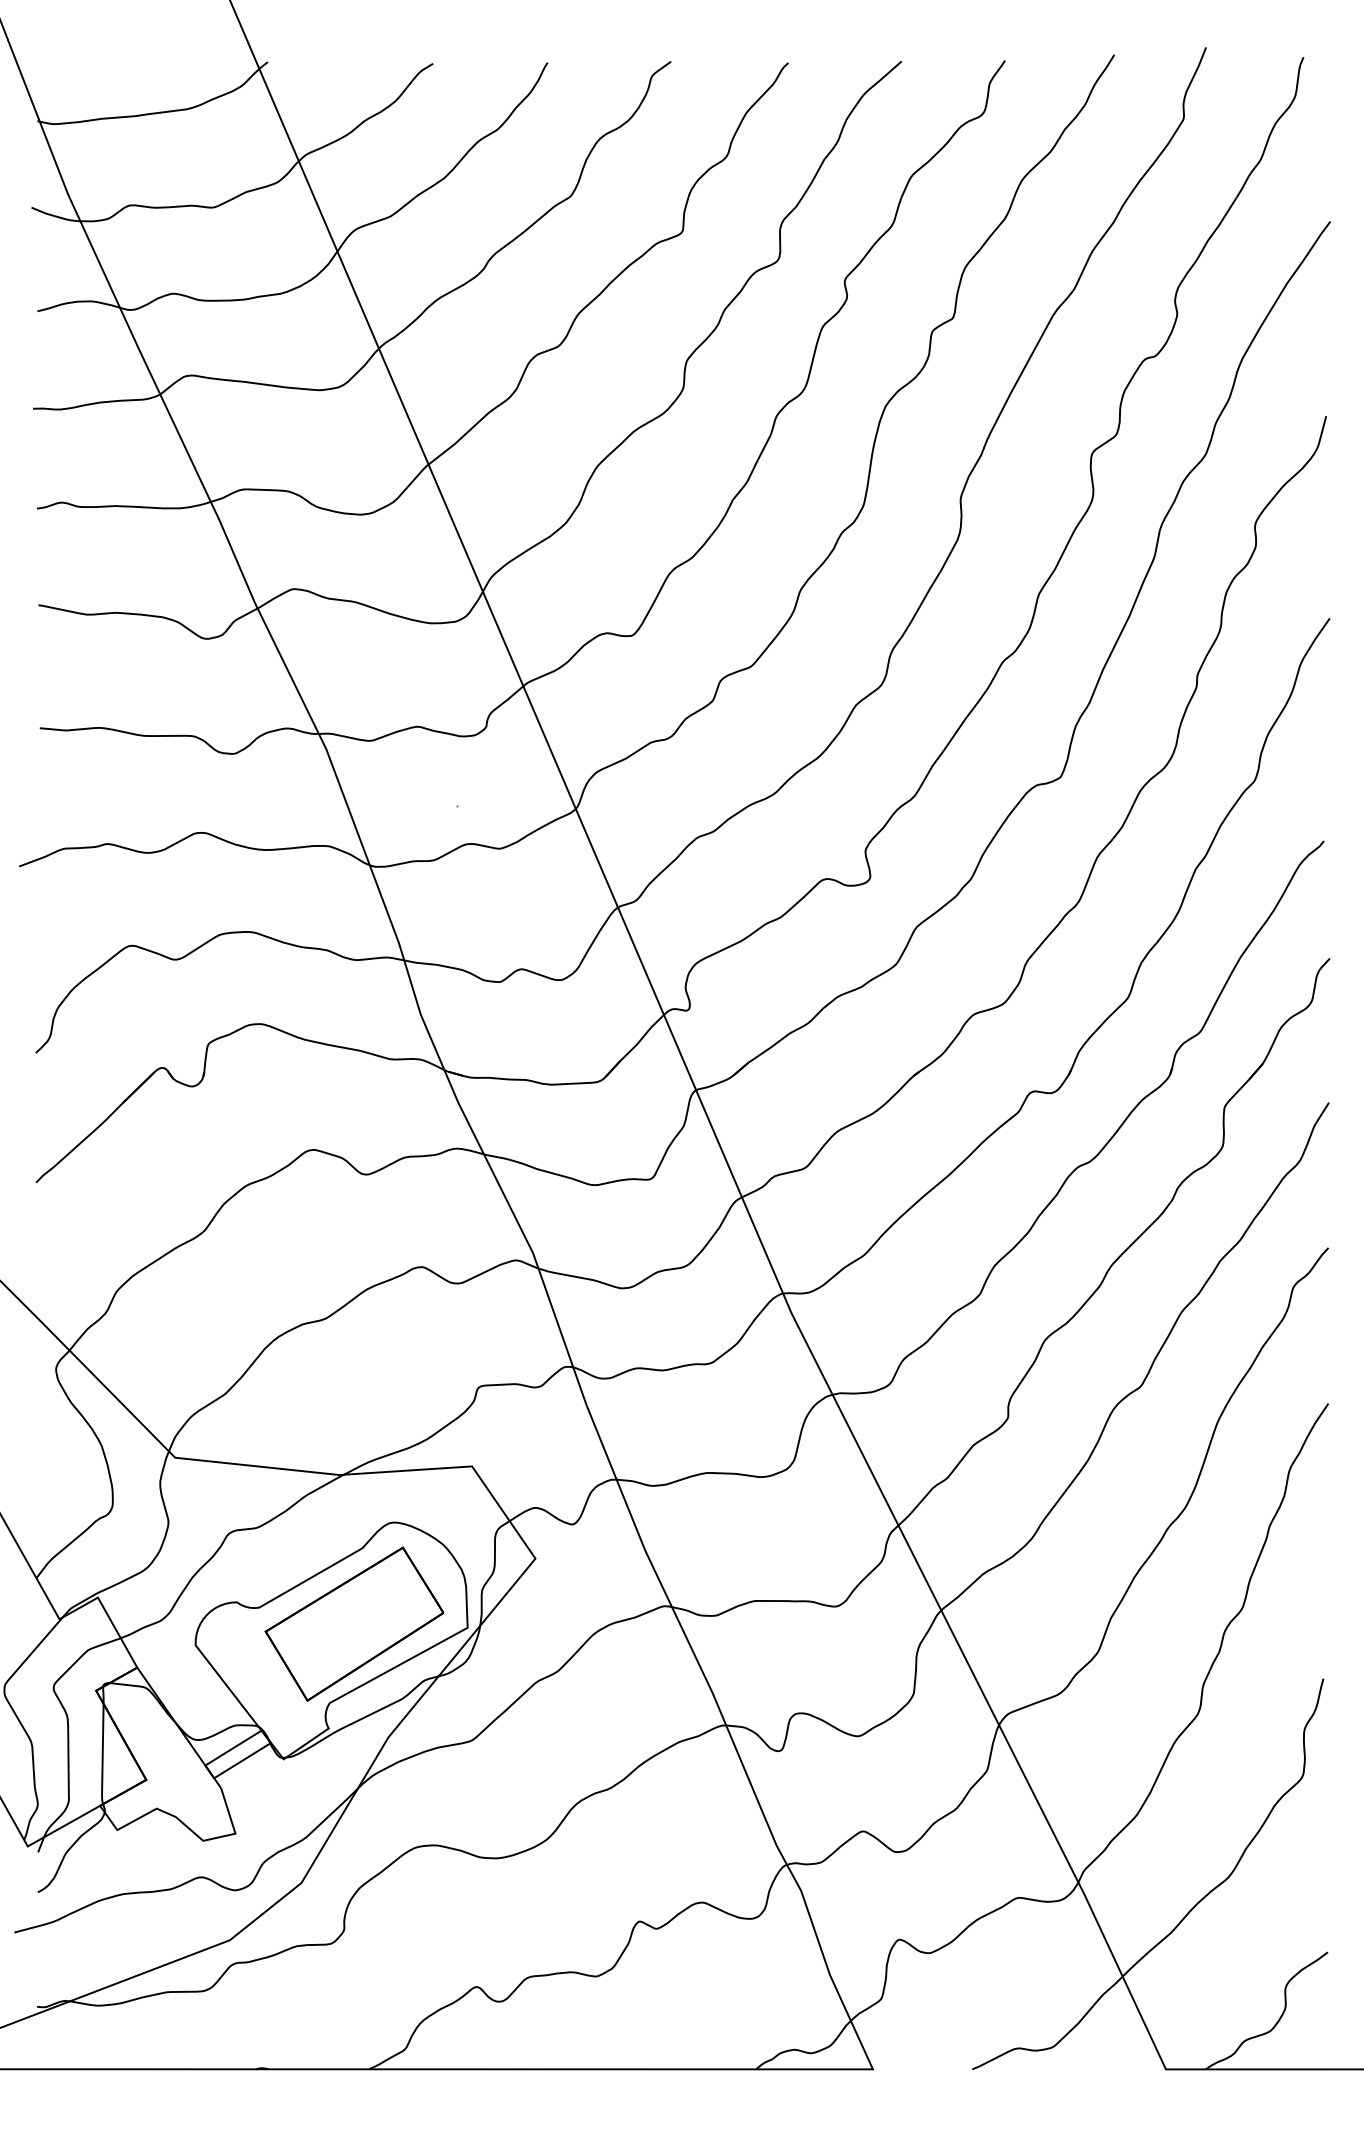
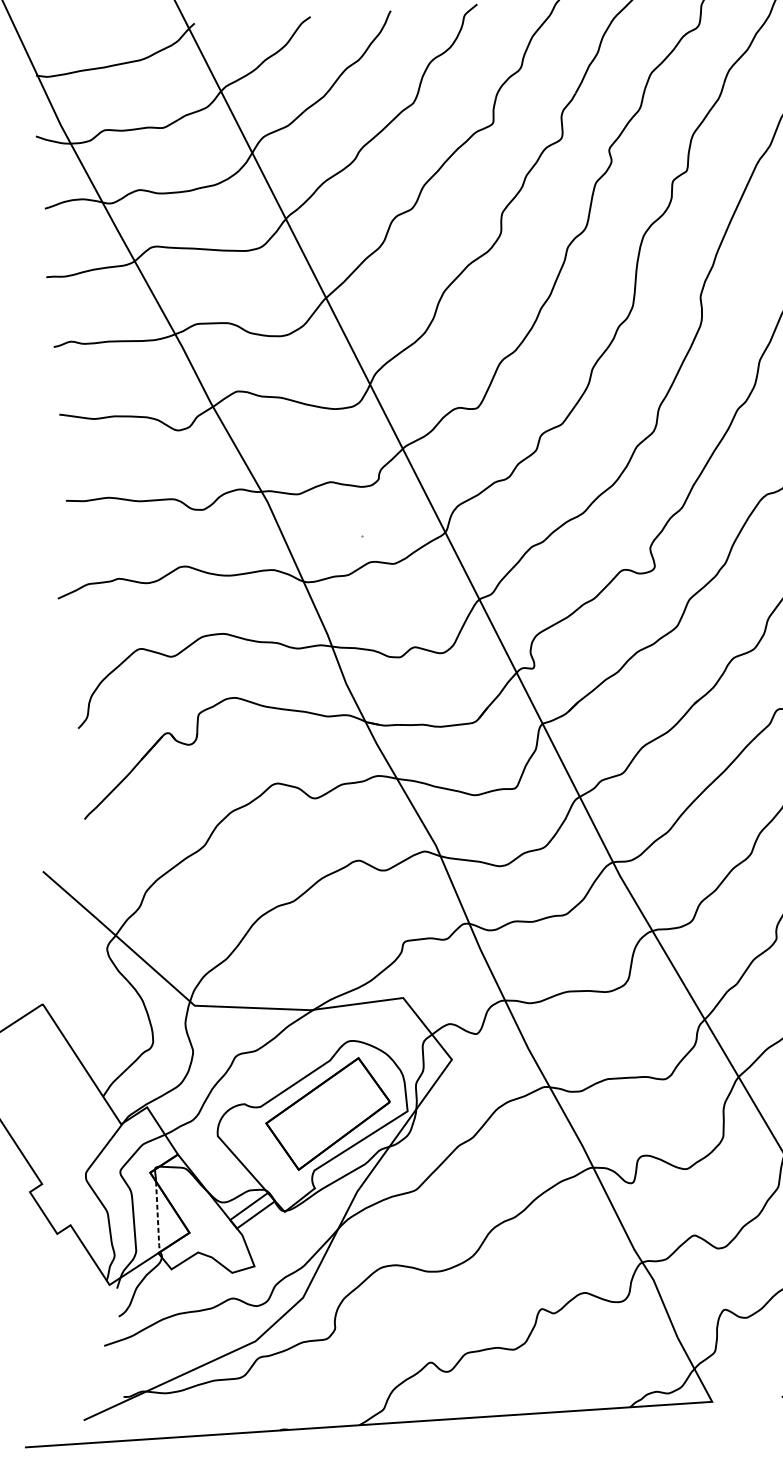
line: (102, 1755) -> (157, 1217), solid -> dashed

